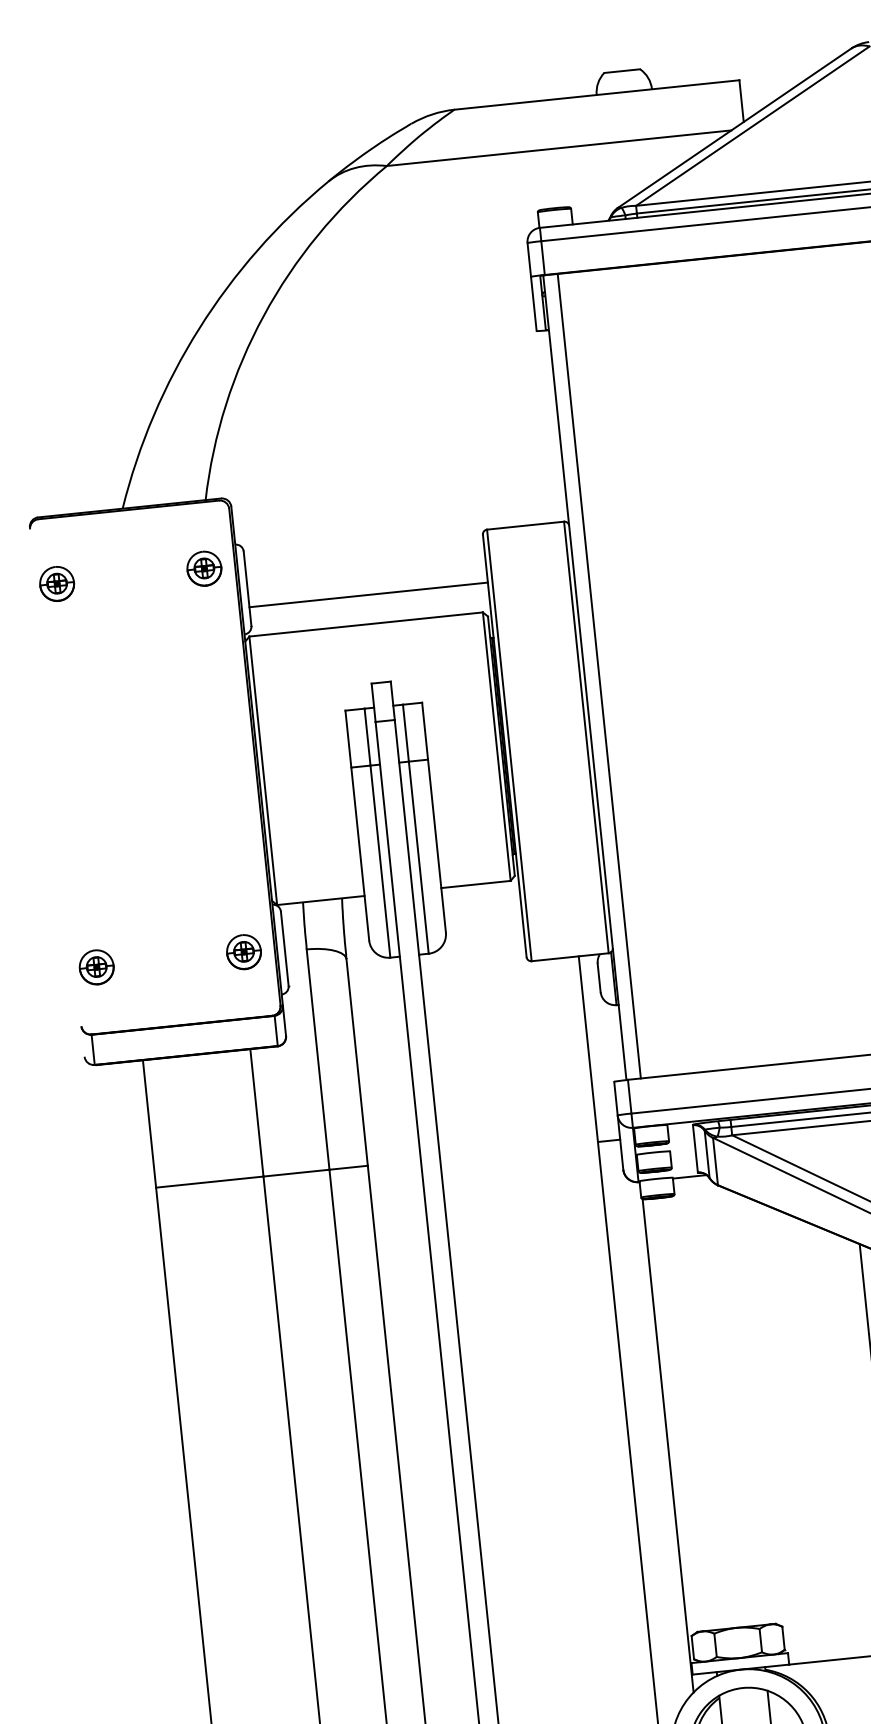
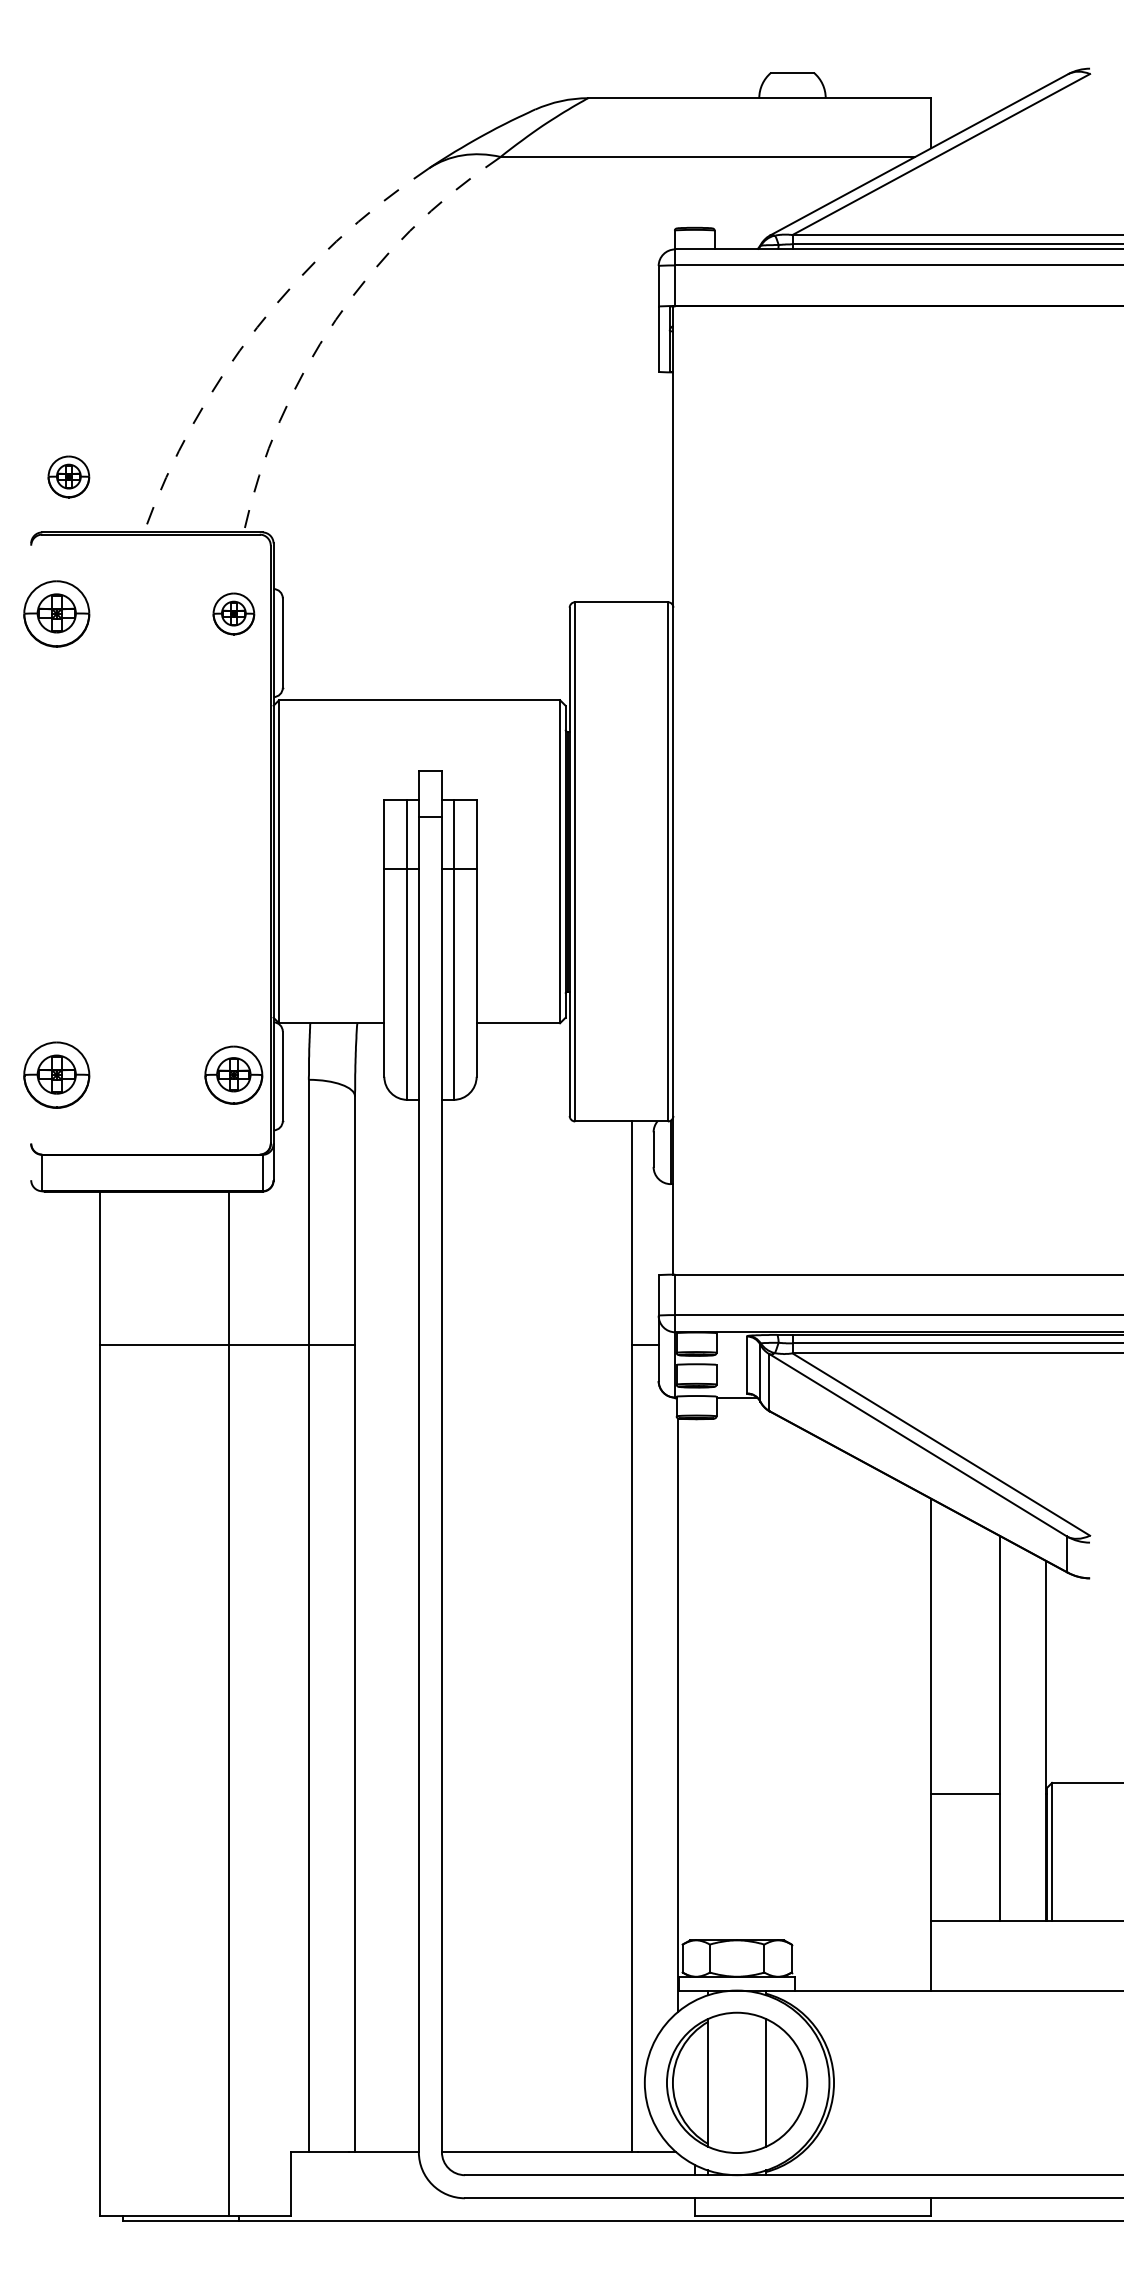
arc: (263, 315) -> (335, 319), solid -> dashed
arc: (199, 328) -> (257, 327), solid -> dashed
part: (55, 468) -> (68, 476), added
part: (56, 583) -> (56, 613), size x1.6
line: (368, 595) -> (425, 665), removed
line: (599, 676) -> (690, 790), removed
part: (243, 952) -> (233, 1075), size x1.4
part: (96, 967) -> (56, 1075), size x1.6

